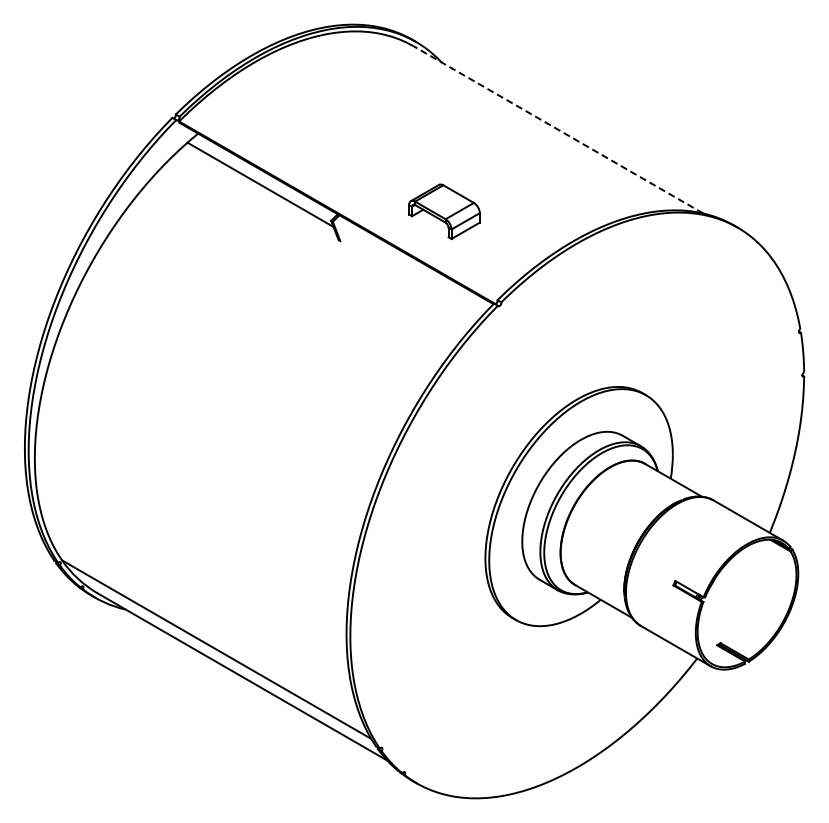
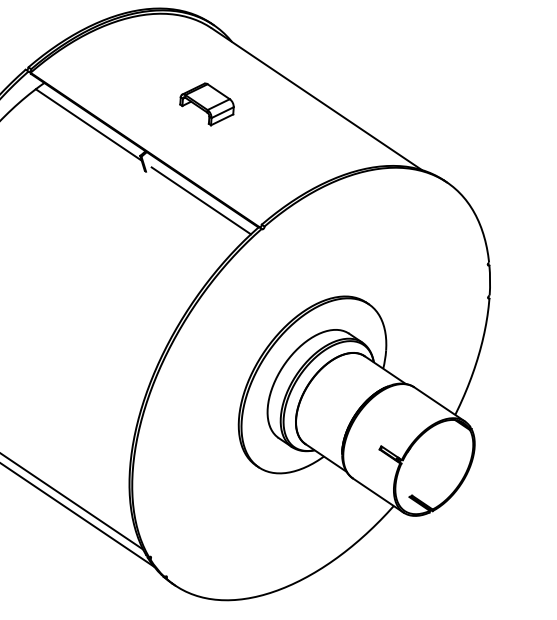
line: (557, 129) -> (316, 98), dashed -> solid
part: (444, 211) -> (207, 104), moved
line: (415, 273) -> (201, 200), added

